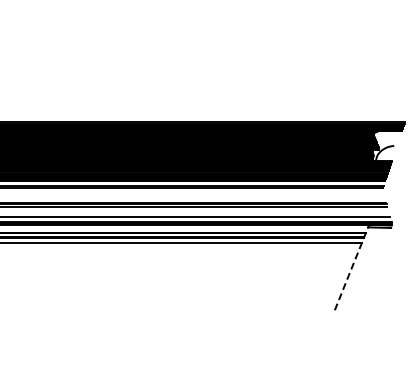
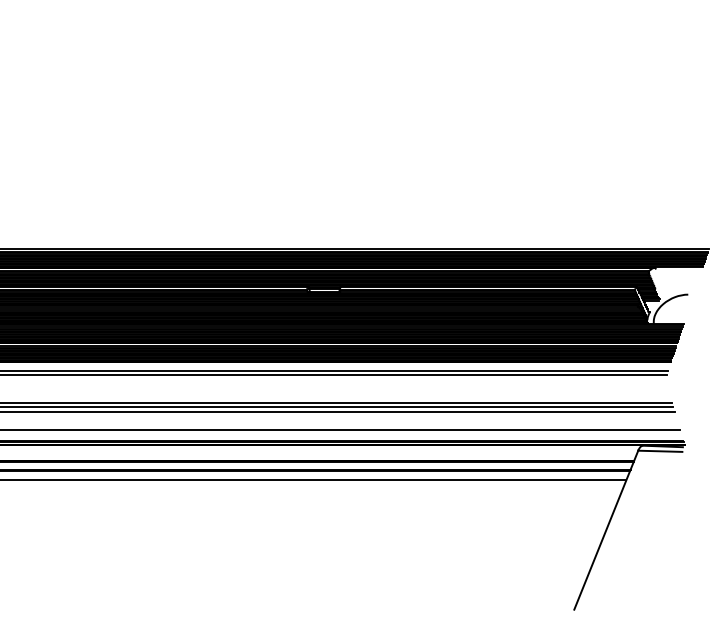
line: (351, 268) -> (606, 529), dashed -> solid

